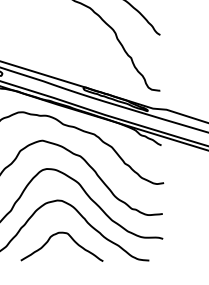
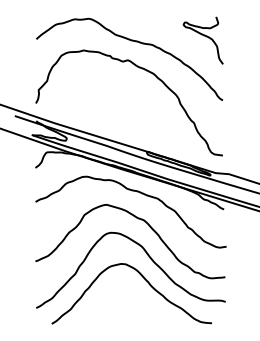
curve: (69, 237) -> (133, 300), removed

